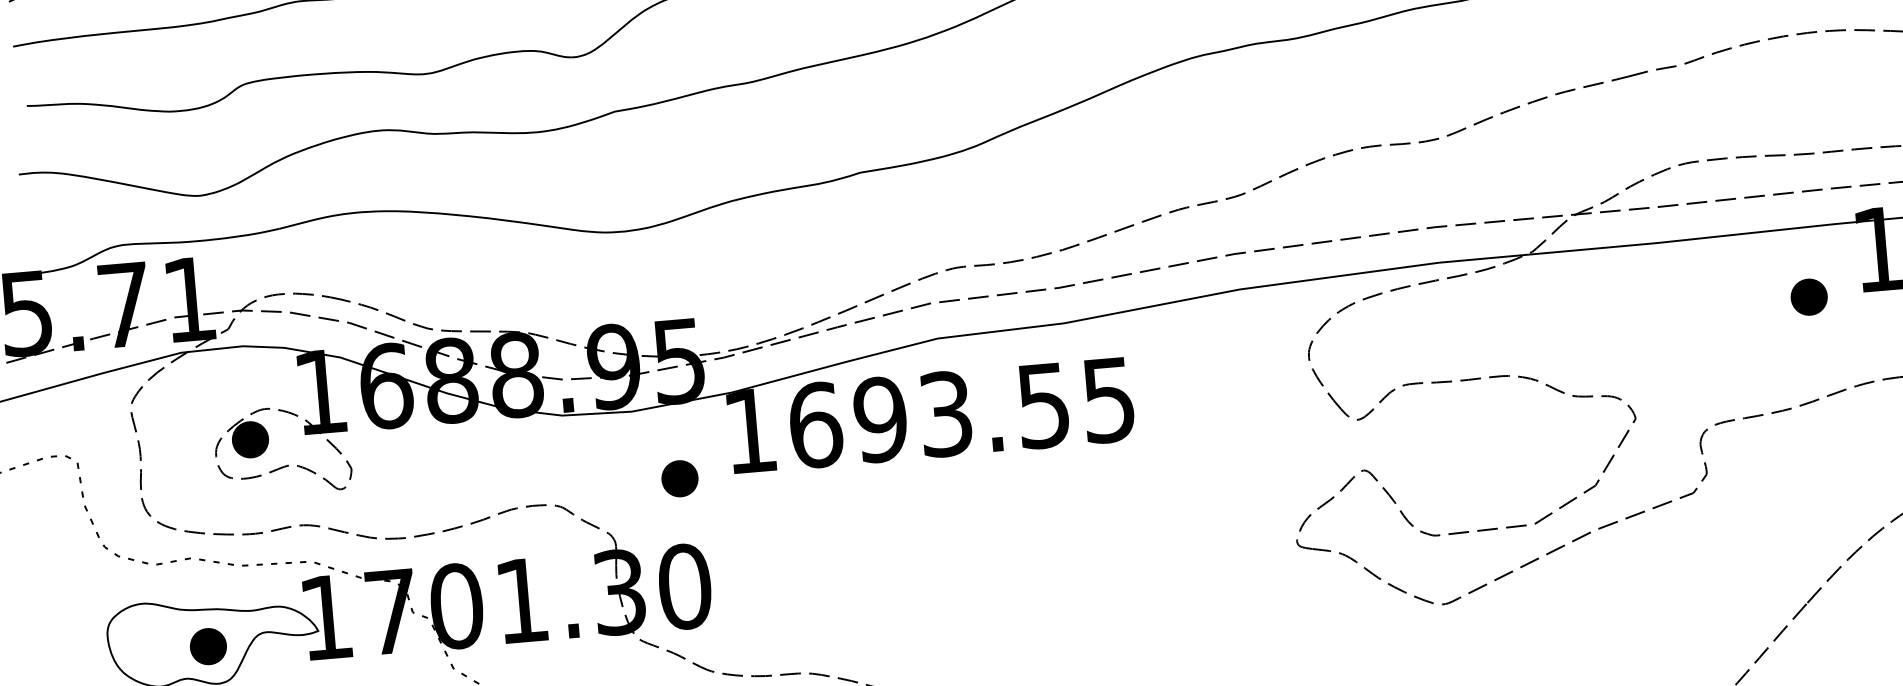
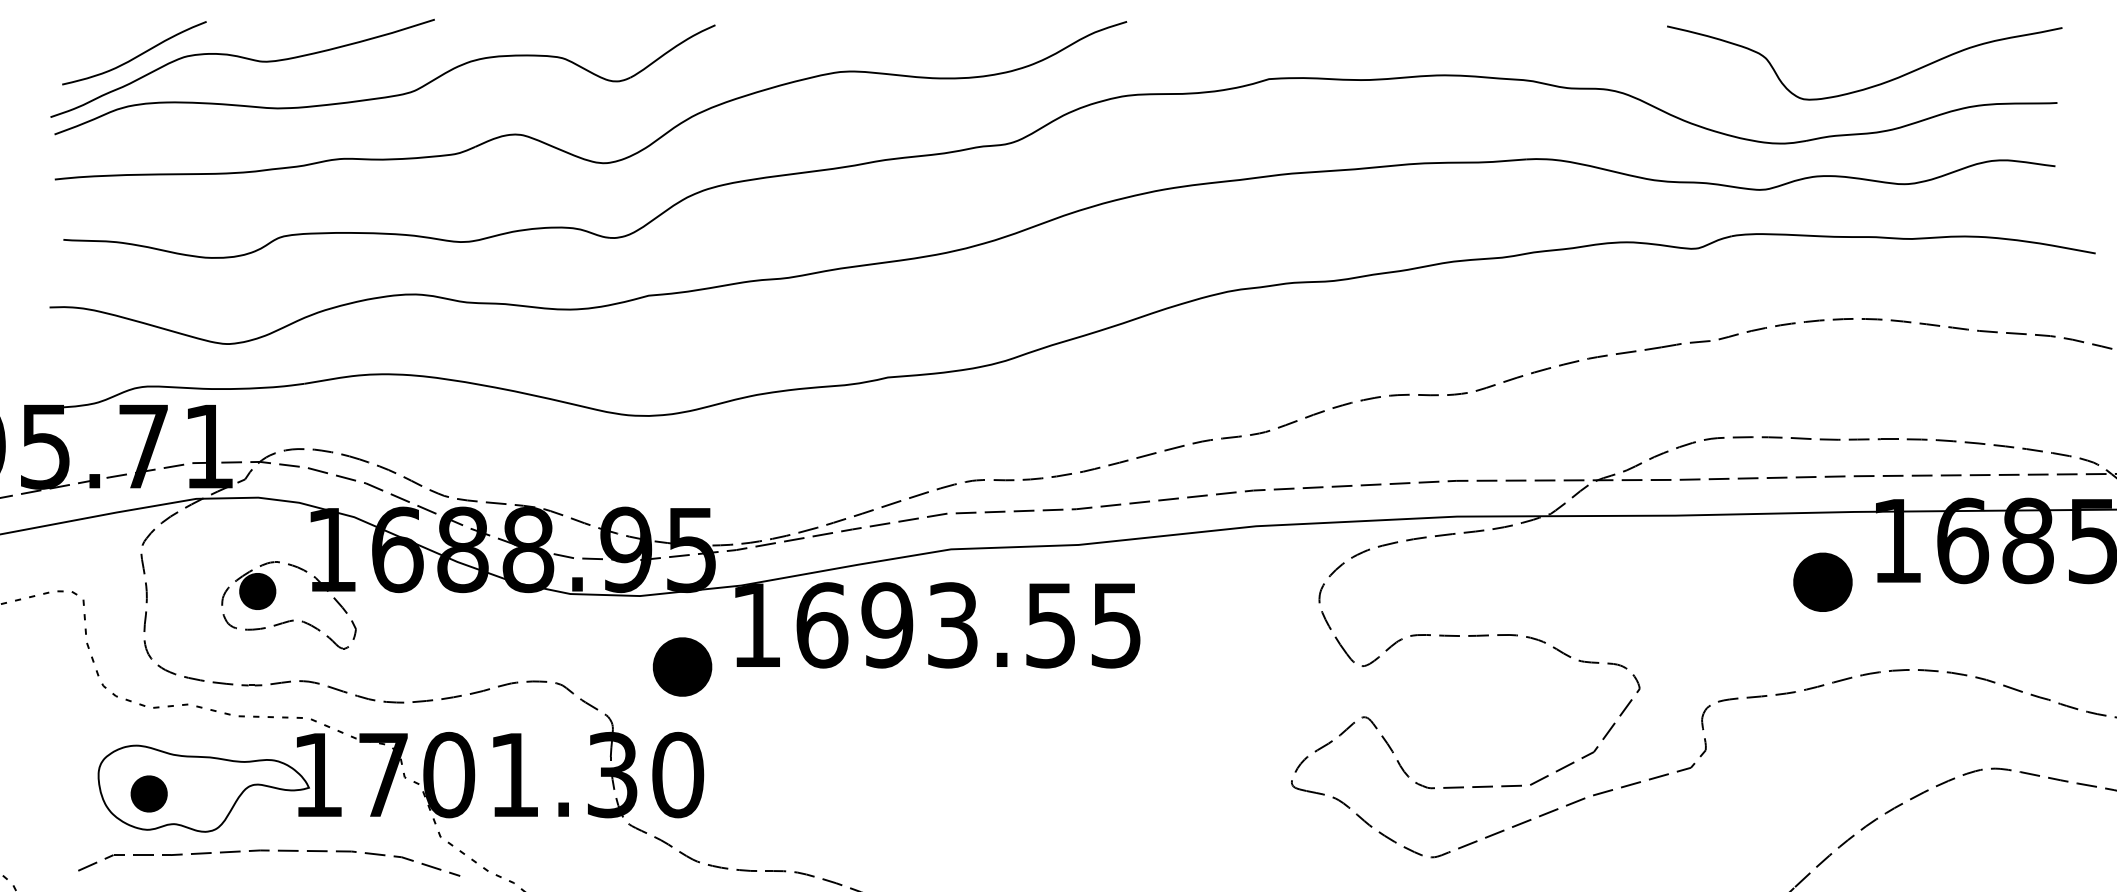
part: (1808, 297) -> (1822, 582), size x1.6
part: (679, 478) -> (681, 666), size x1.6
part: (207, 646) -> (148, 793), moved

